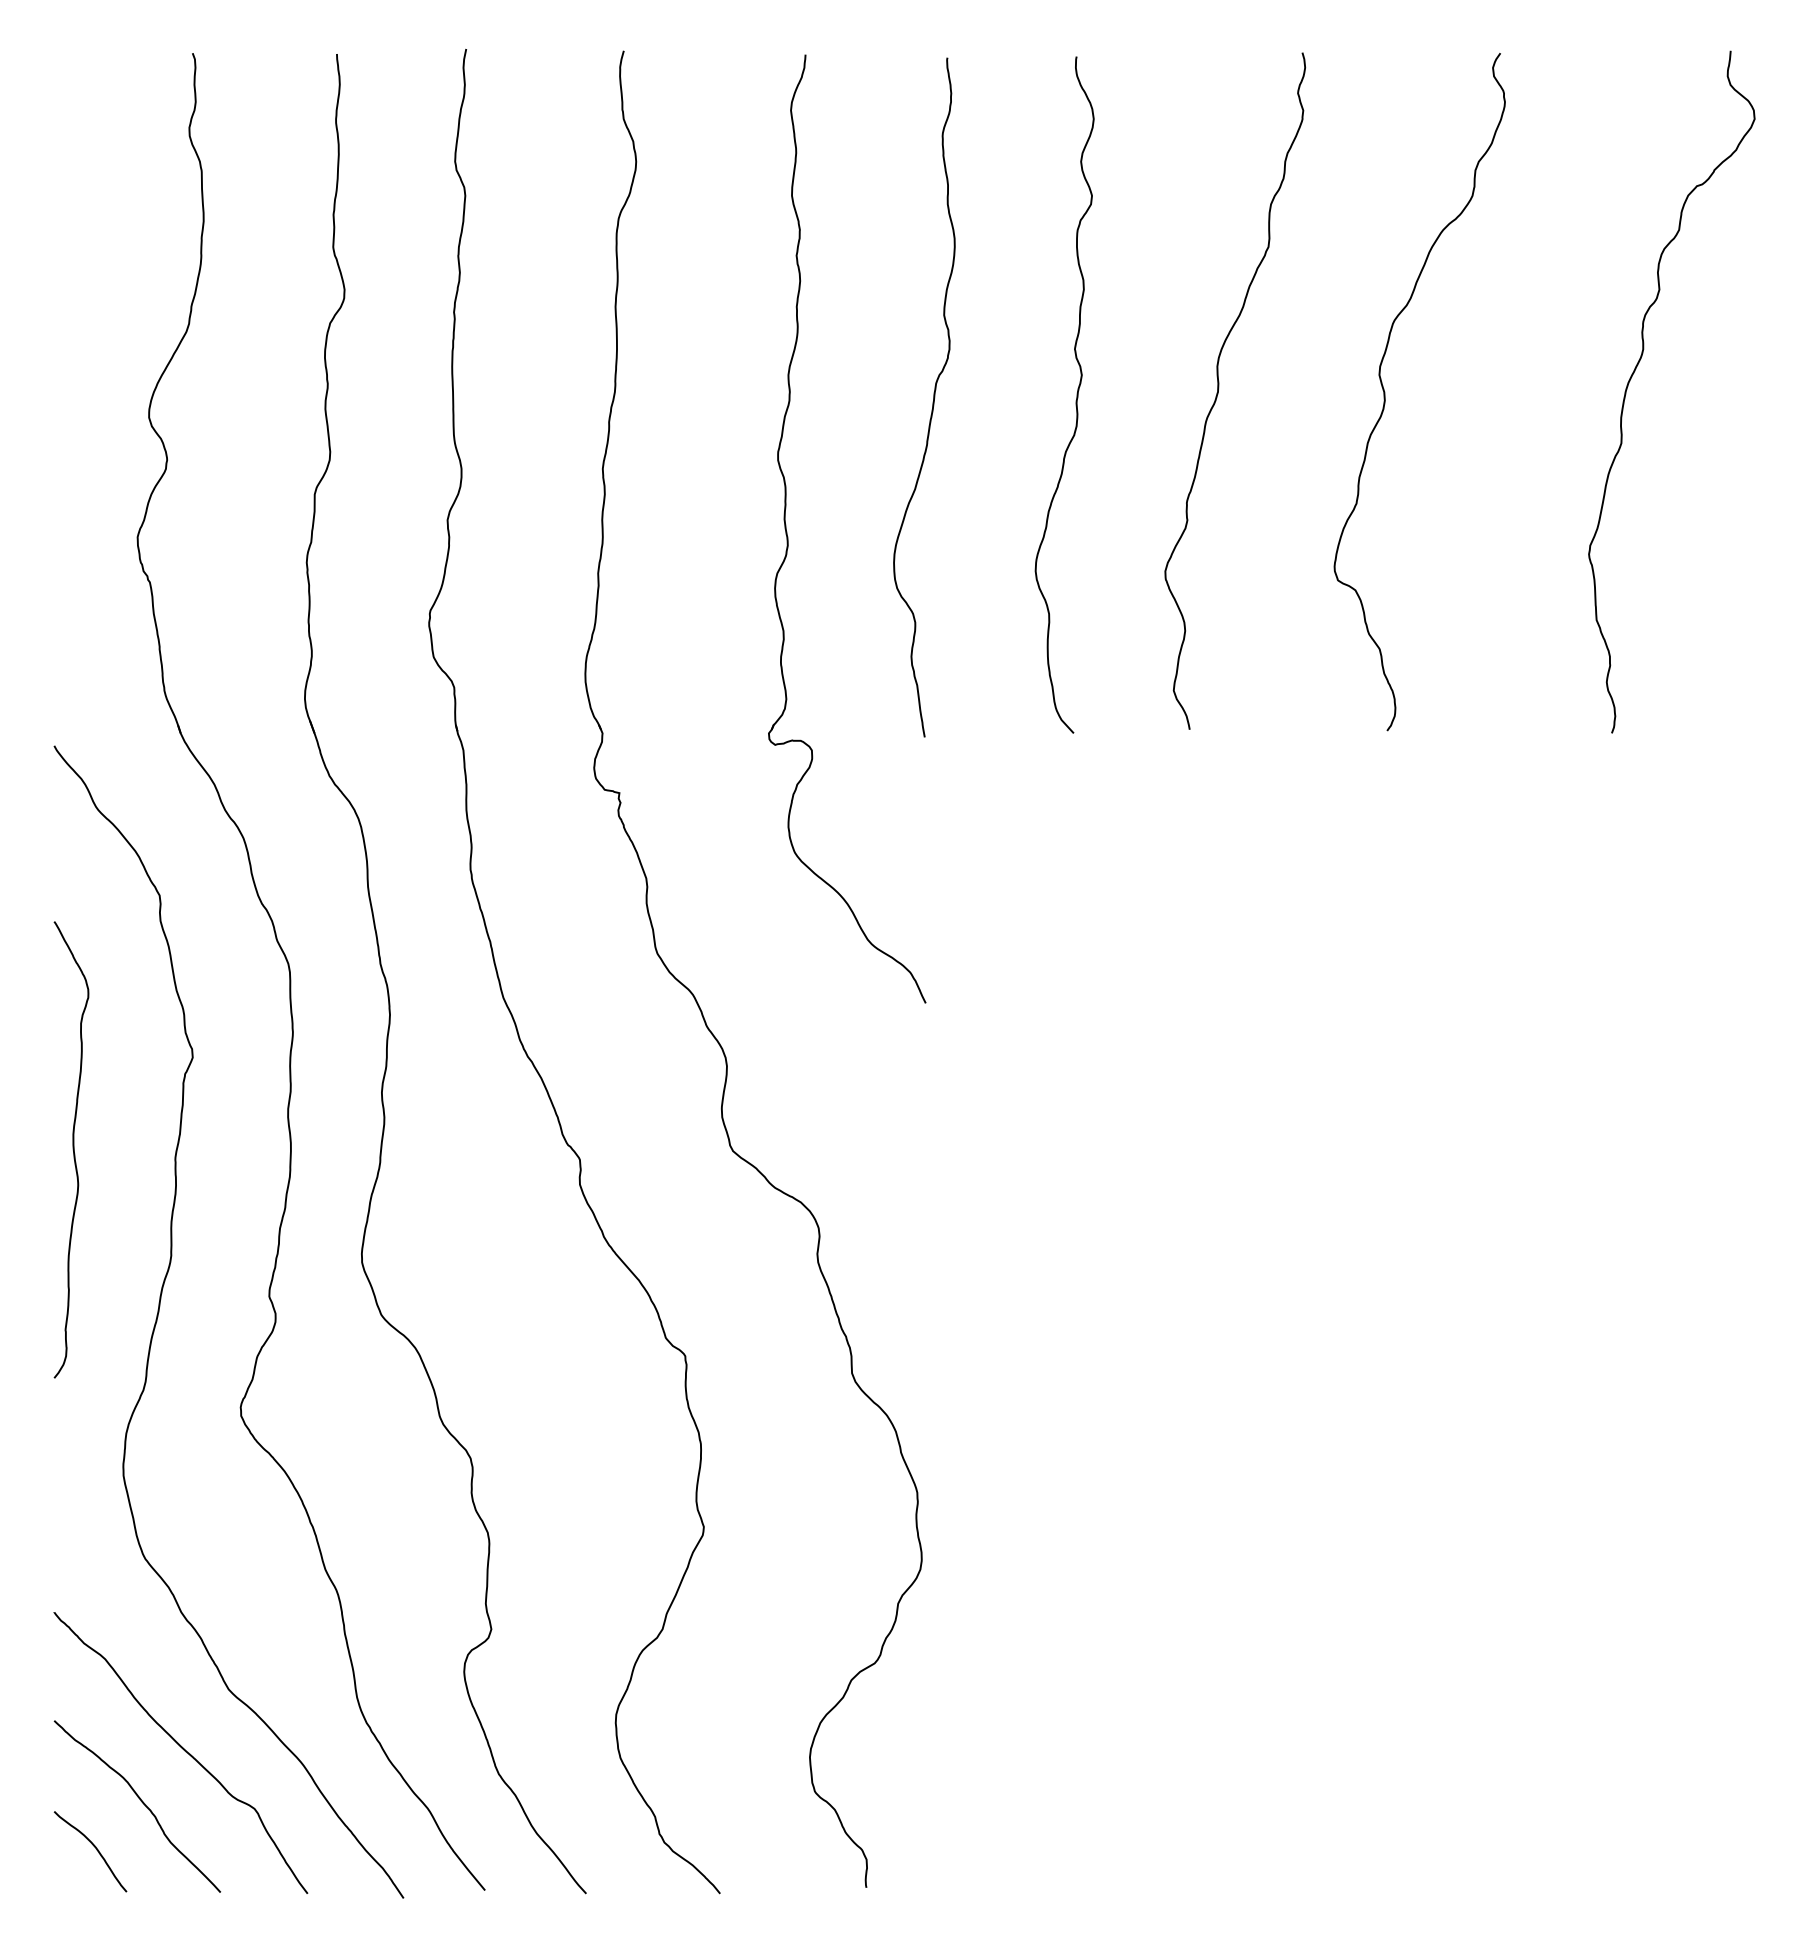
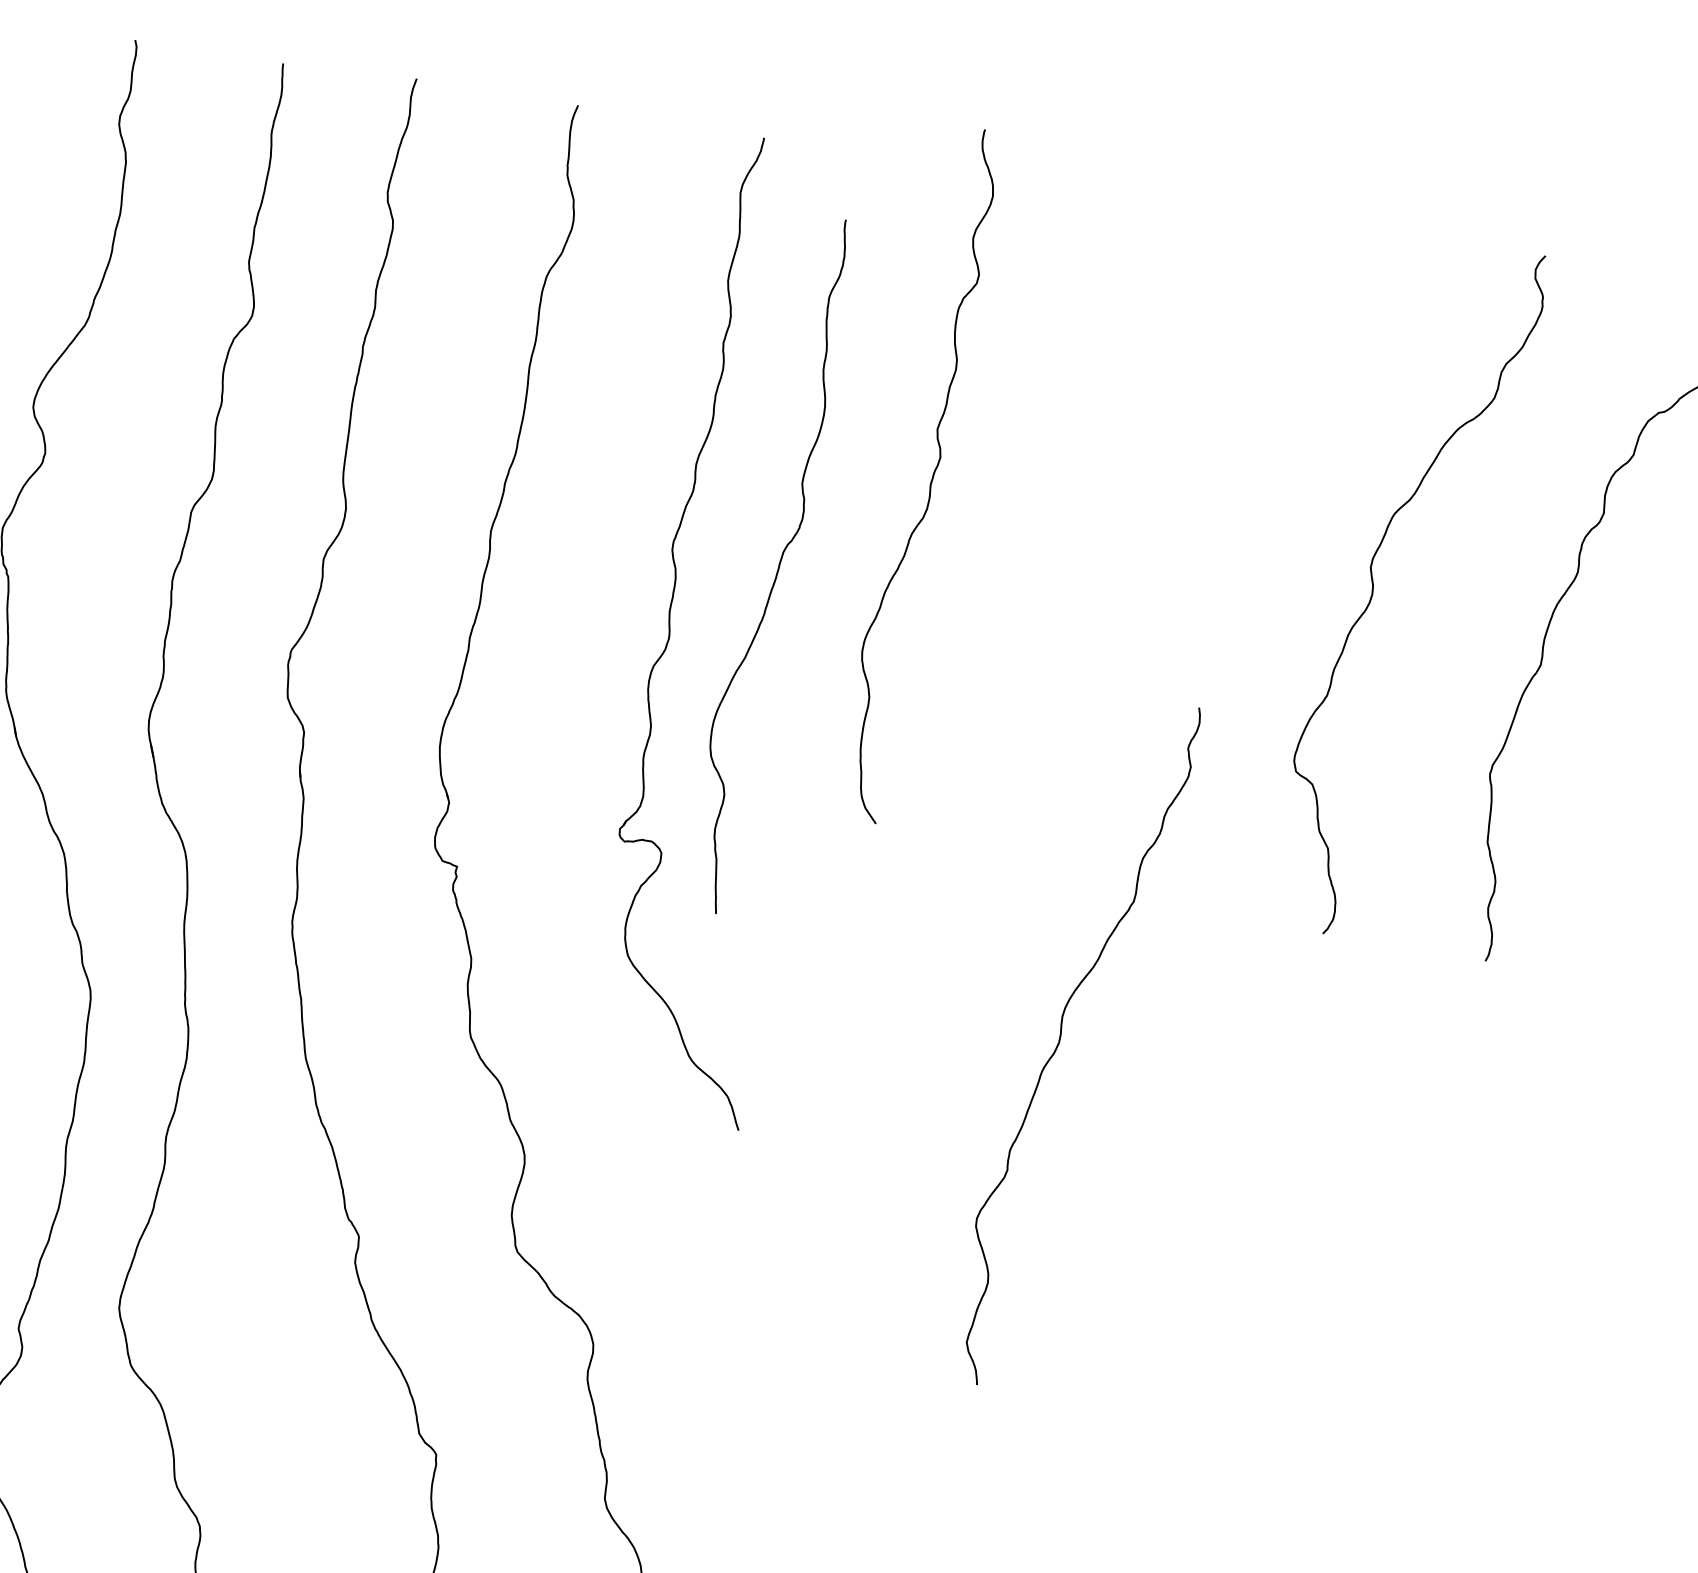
curve: (1219, 388) -> (1061, 1039), moved
curve: (1385, 392) -> (1374, 586), moved
curve: (1076, 394) -> (931, 476), moved
curve: (932, 401) -> (776, 570), moved

